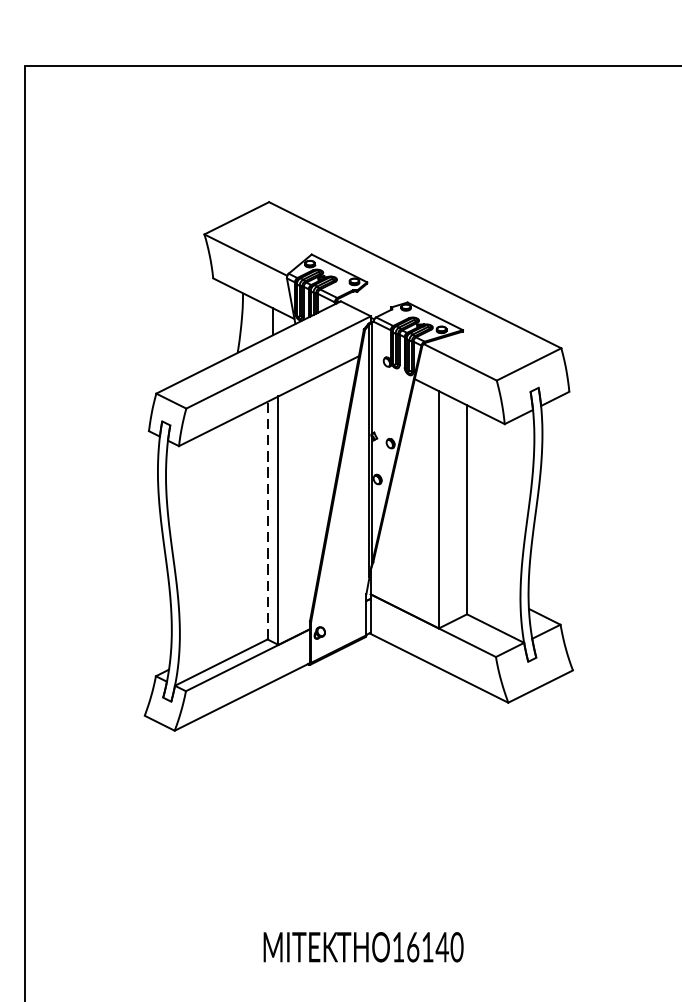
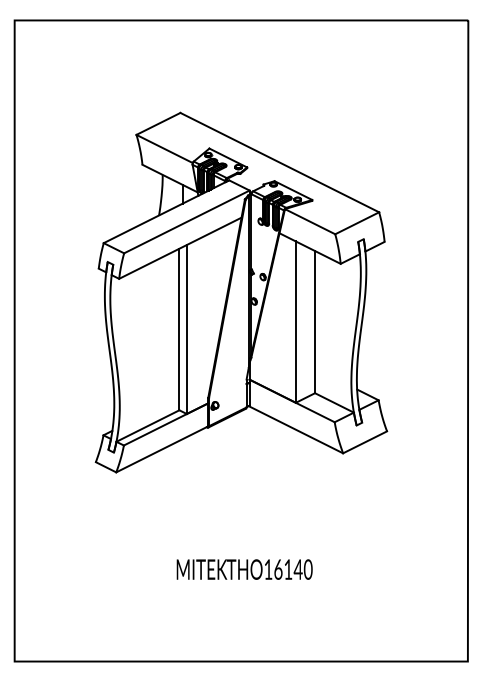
line: (267, 520) -> (179, 329), dashed -> solid
text: (363, 947) -> (244, 569), moved

